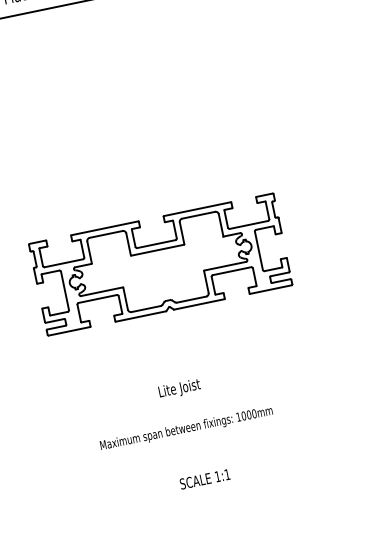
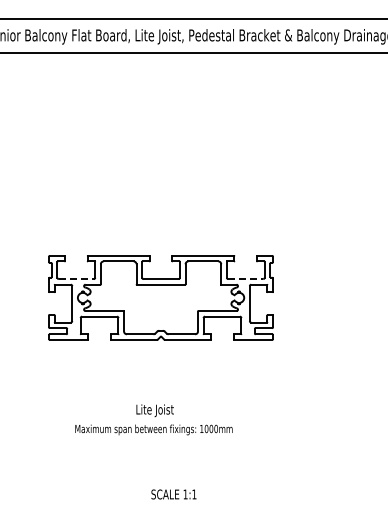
line: (248, 225) -> (245, 279), solid -> dashed
line: (64, 263) -> (76, 279), solid -> dashed
text: (186, 428) -> (153, 429), moved
text: (204, 479) -> (173, 494), moved

